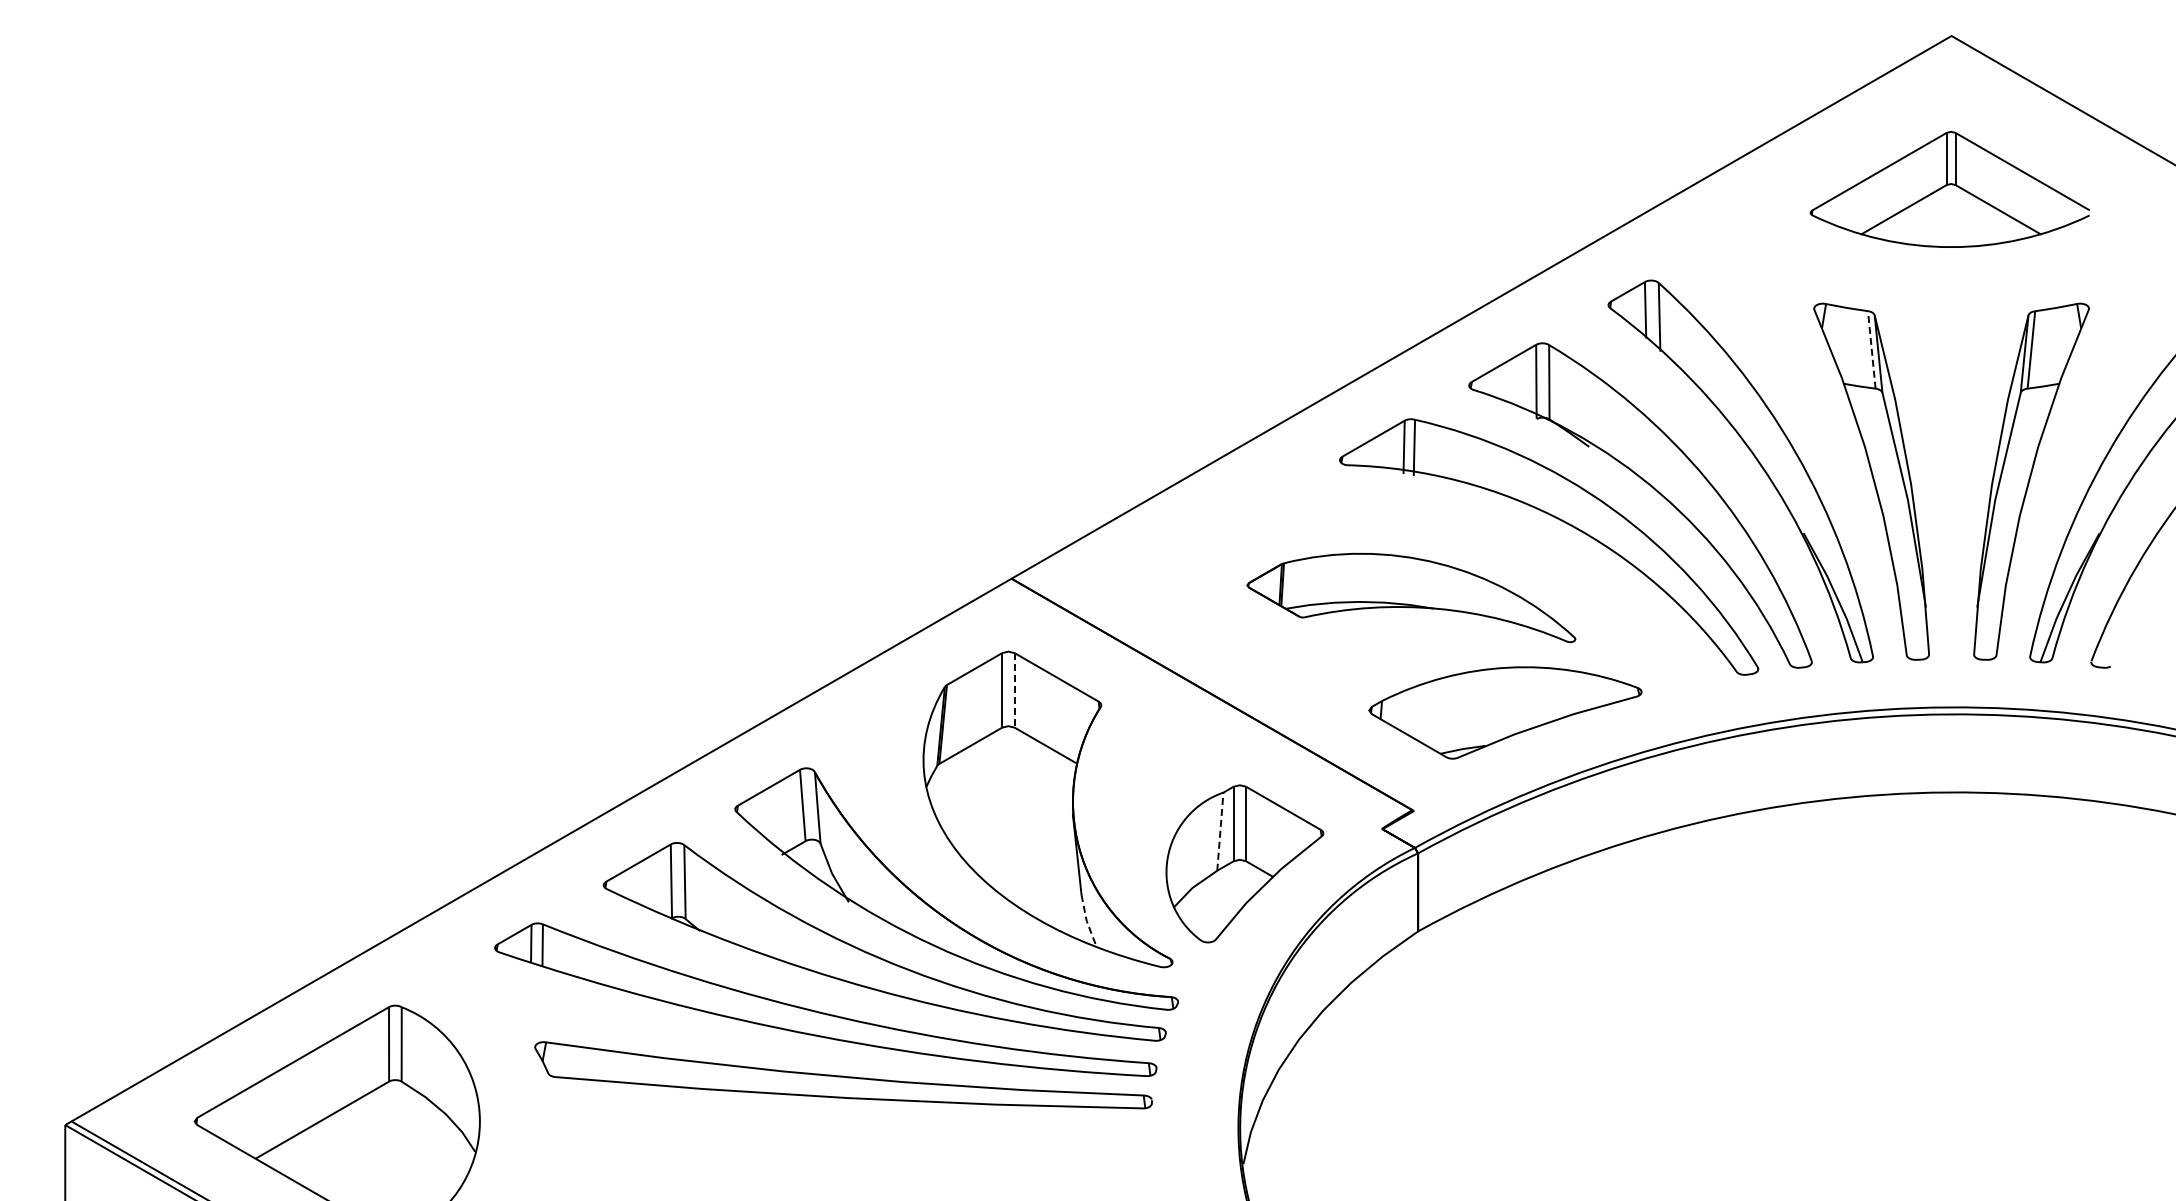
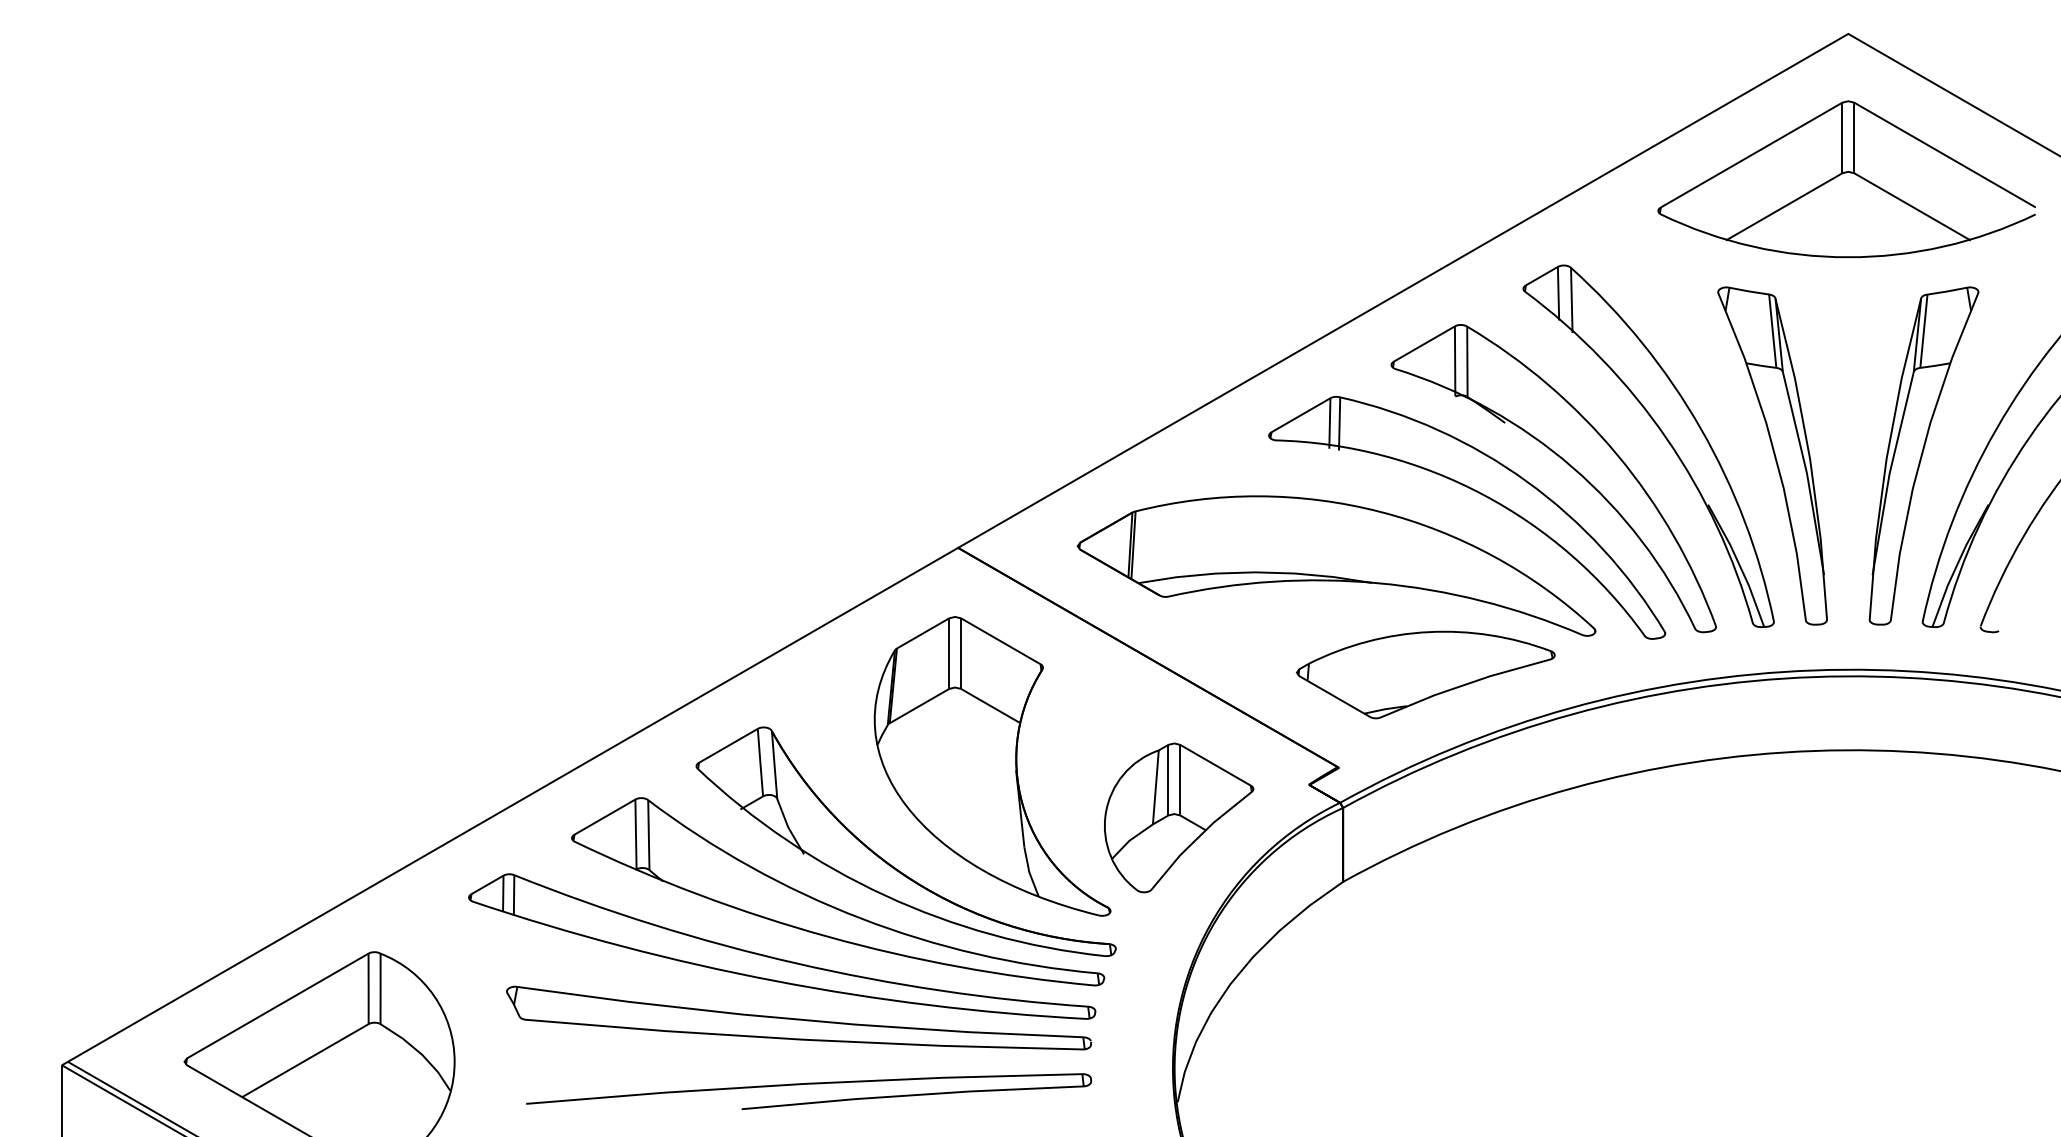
part: (1949, 189) -> (1846, 179), size x1.43
line: (1871, 349) -> (1772, 330), dashed -> solid
part: (1411, 597) -> (1336, 565), size x1.67
line: (1014, 690) -> (960, 653), dashed -> solid
line: (1220, 831) -> (1155, 787), dashed -> solid
line: (1086, 921) -> (1029, 872), dashed -> solid
part: (853, 1145) -> (808, 1084), added

